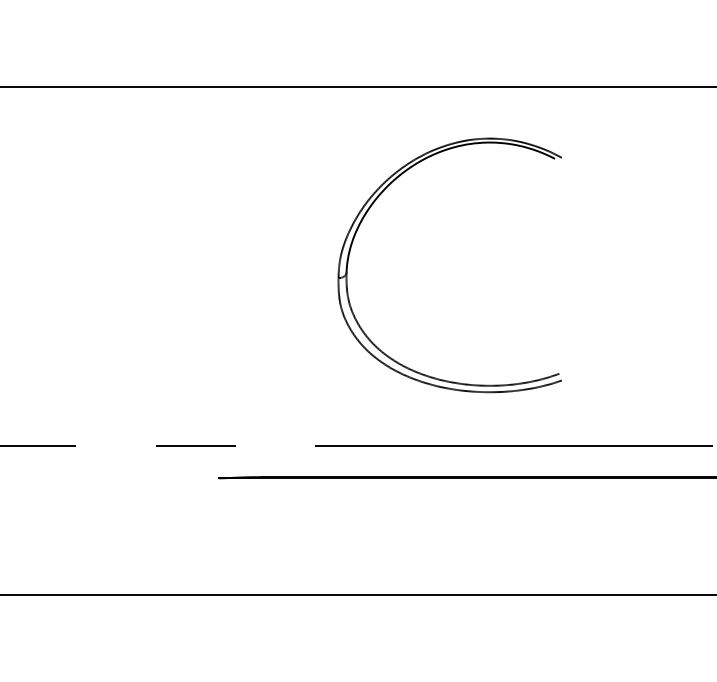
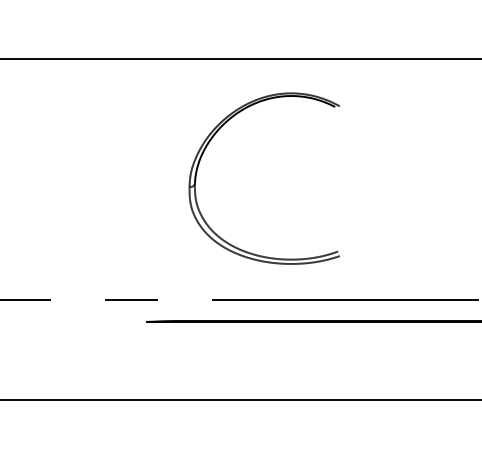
part: (368, 213) -> (209, 143), moved

